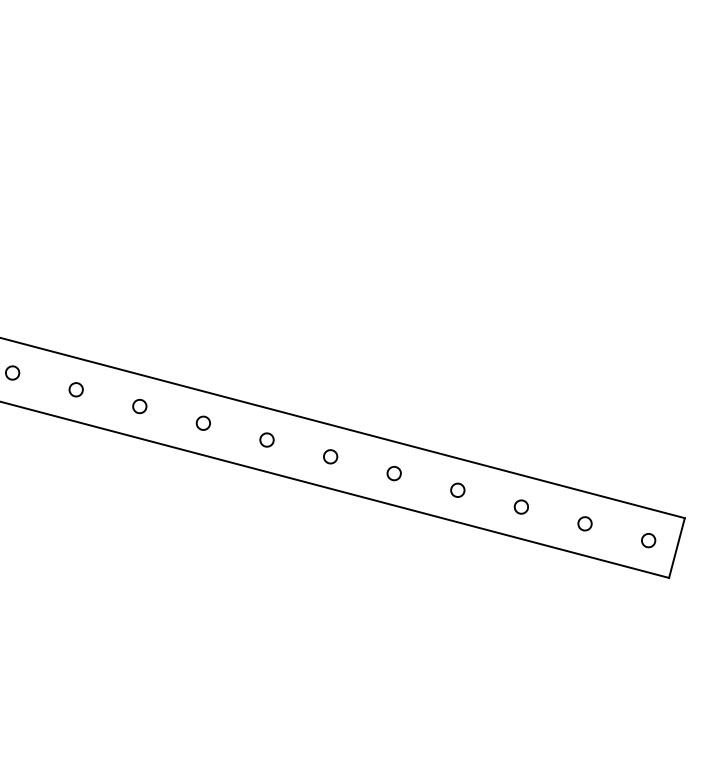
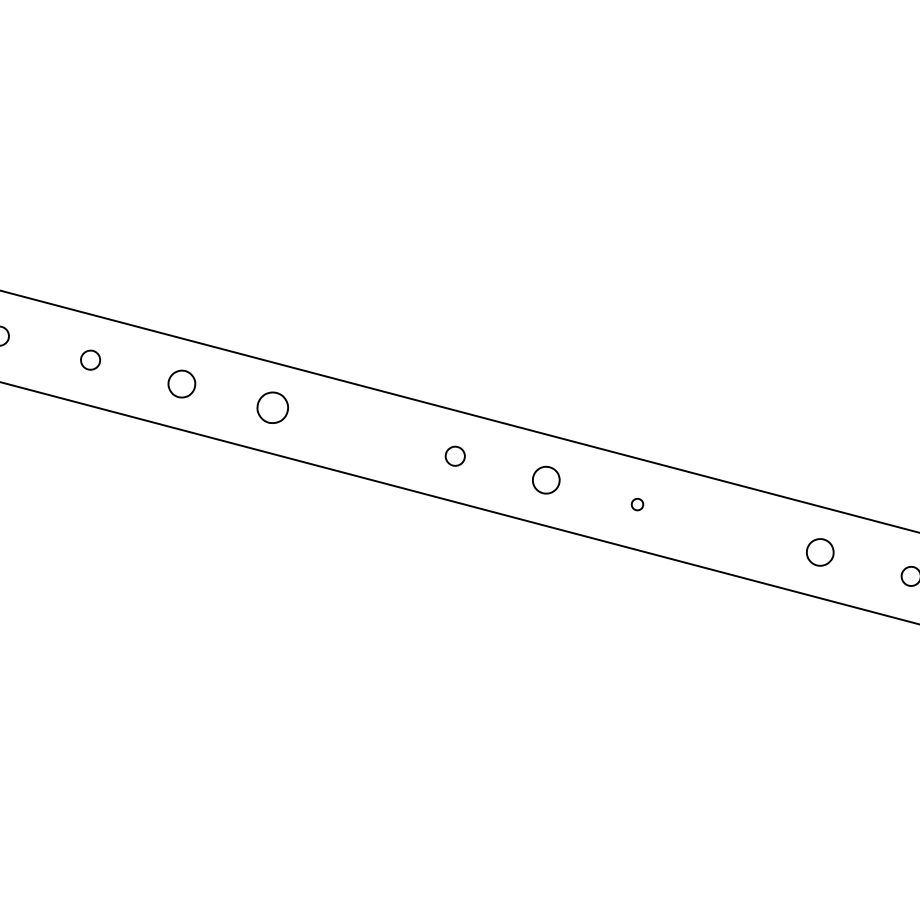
part: (75, 389) -> (180, 383), size x1.4
part: (139, 406) -> (272, 408), size x1.6
part: (202, 422) -> (362, 431), removed
part: (330, 456) -> (546, 479), size x1.4
part: (393, 473) -> (636, 504), size x0.6
part: (457, 489) -> (728, 527), removed
part: (520, 506) -> (818, 551), size x1.4

